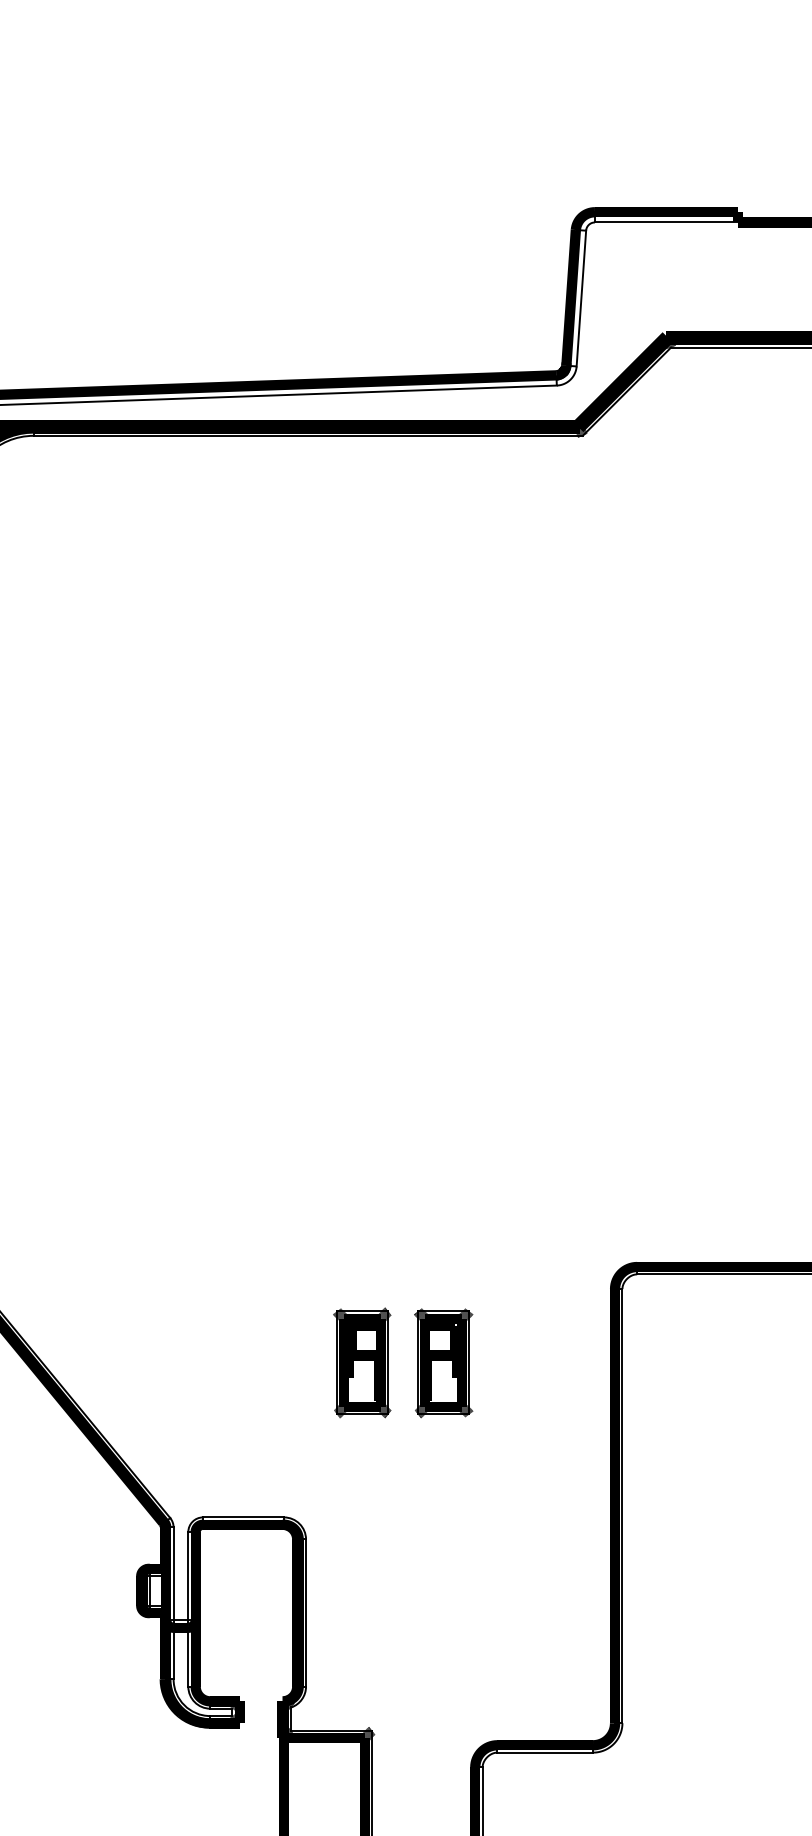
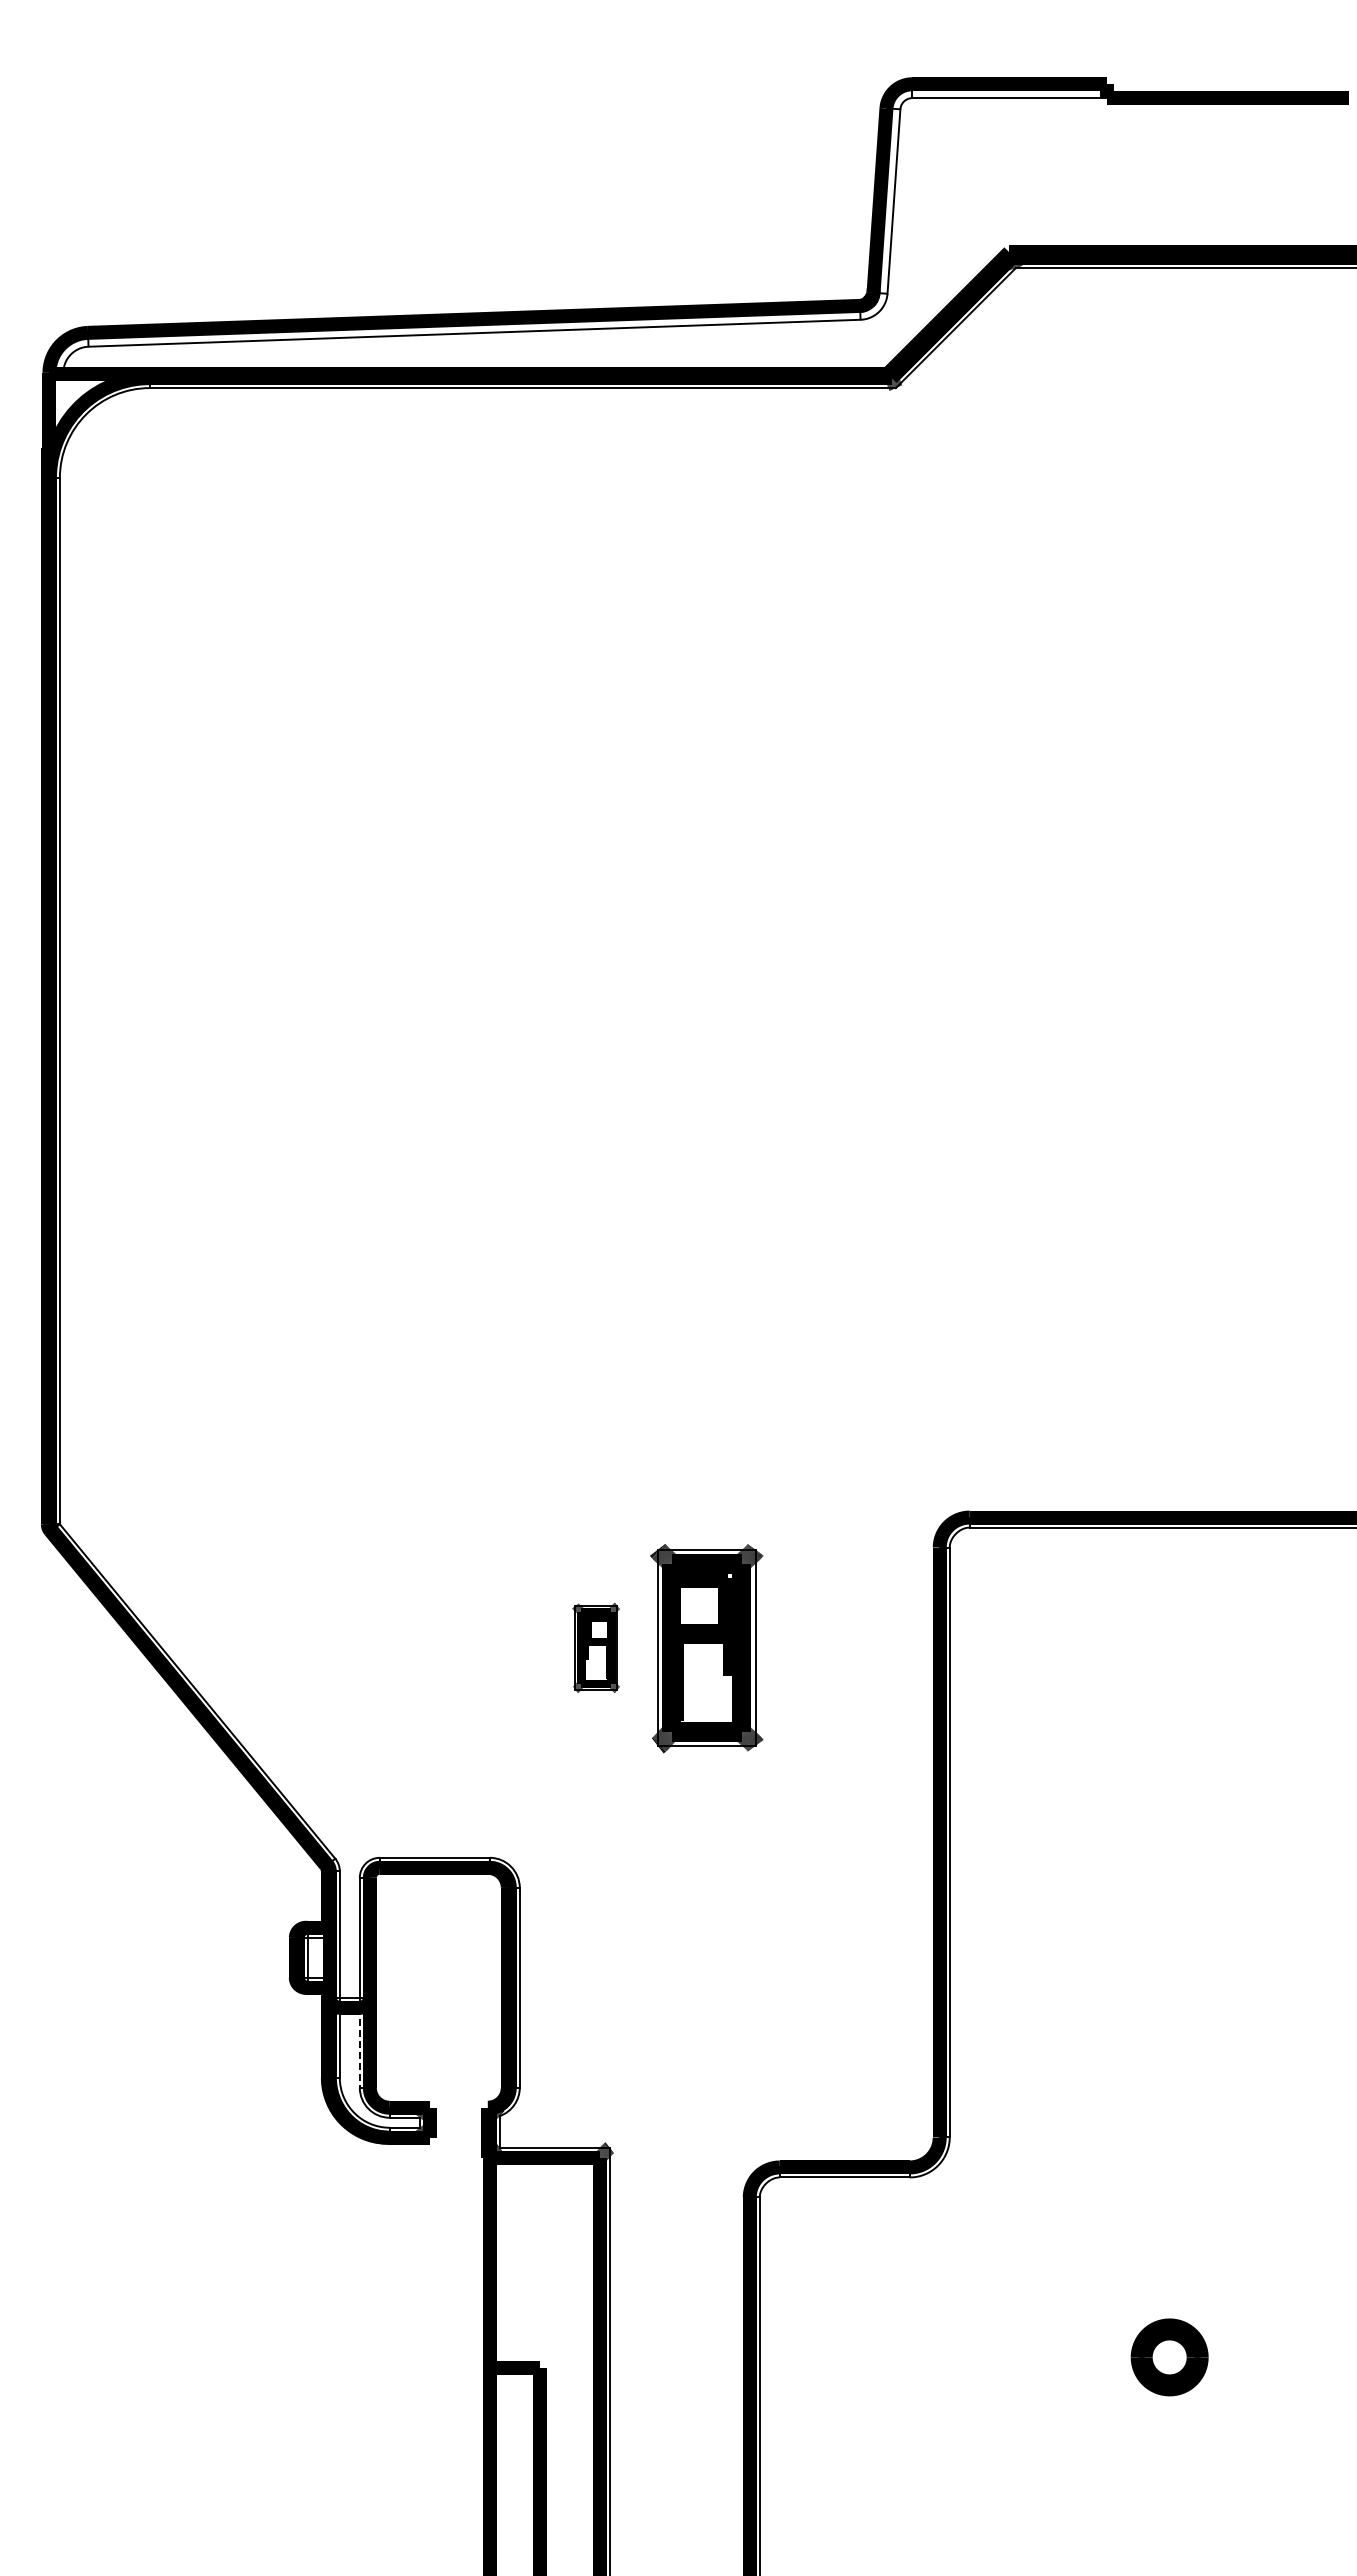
part: (361, 1362) -> (595, 1647), size x0.6
part: (443, 1362) -> (706, 1647), size x1.4
line: (188, 1656) -> (359, 2047), solid -> dashed

